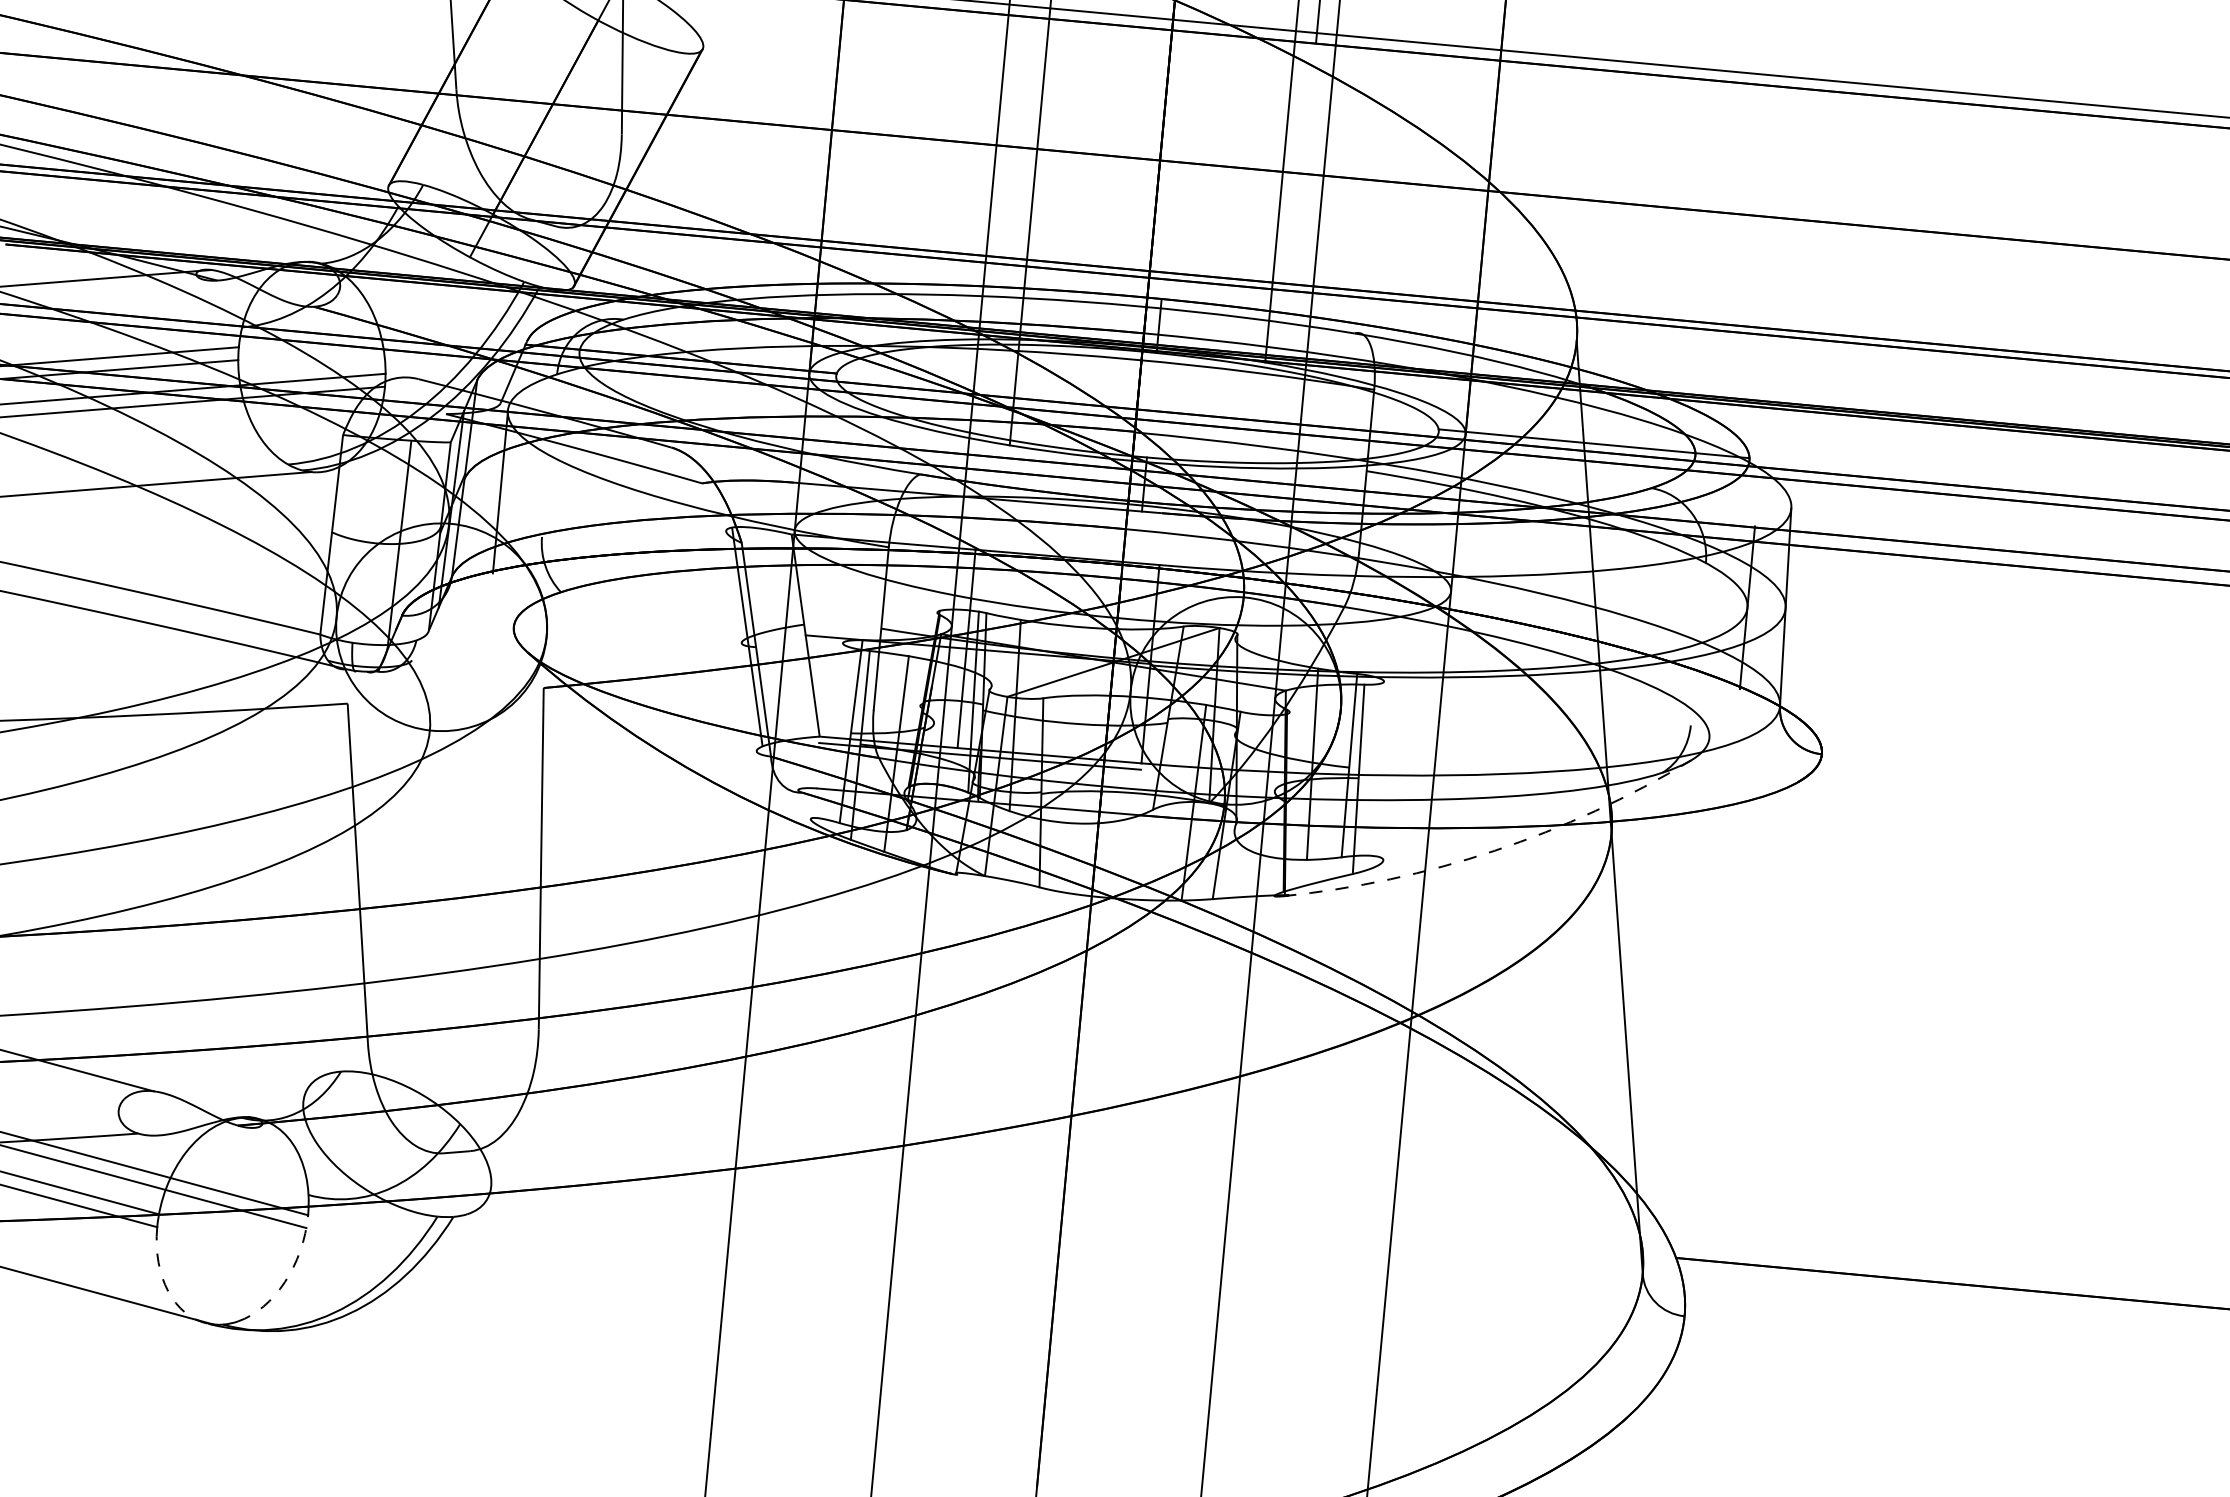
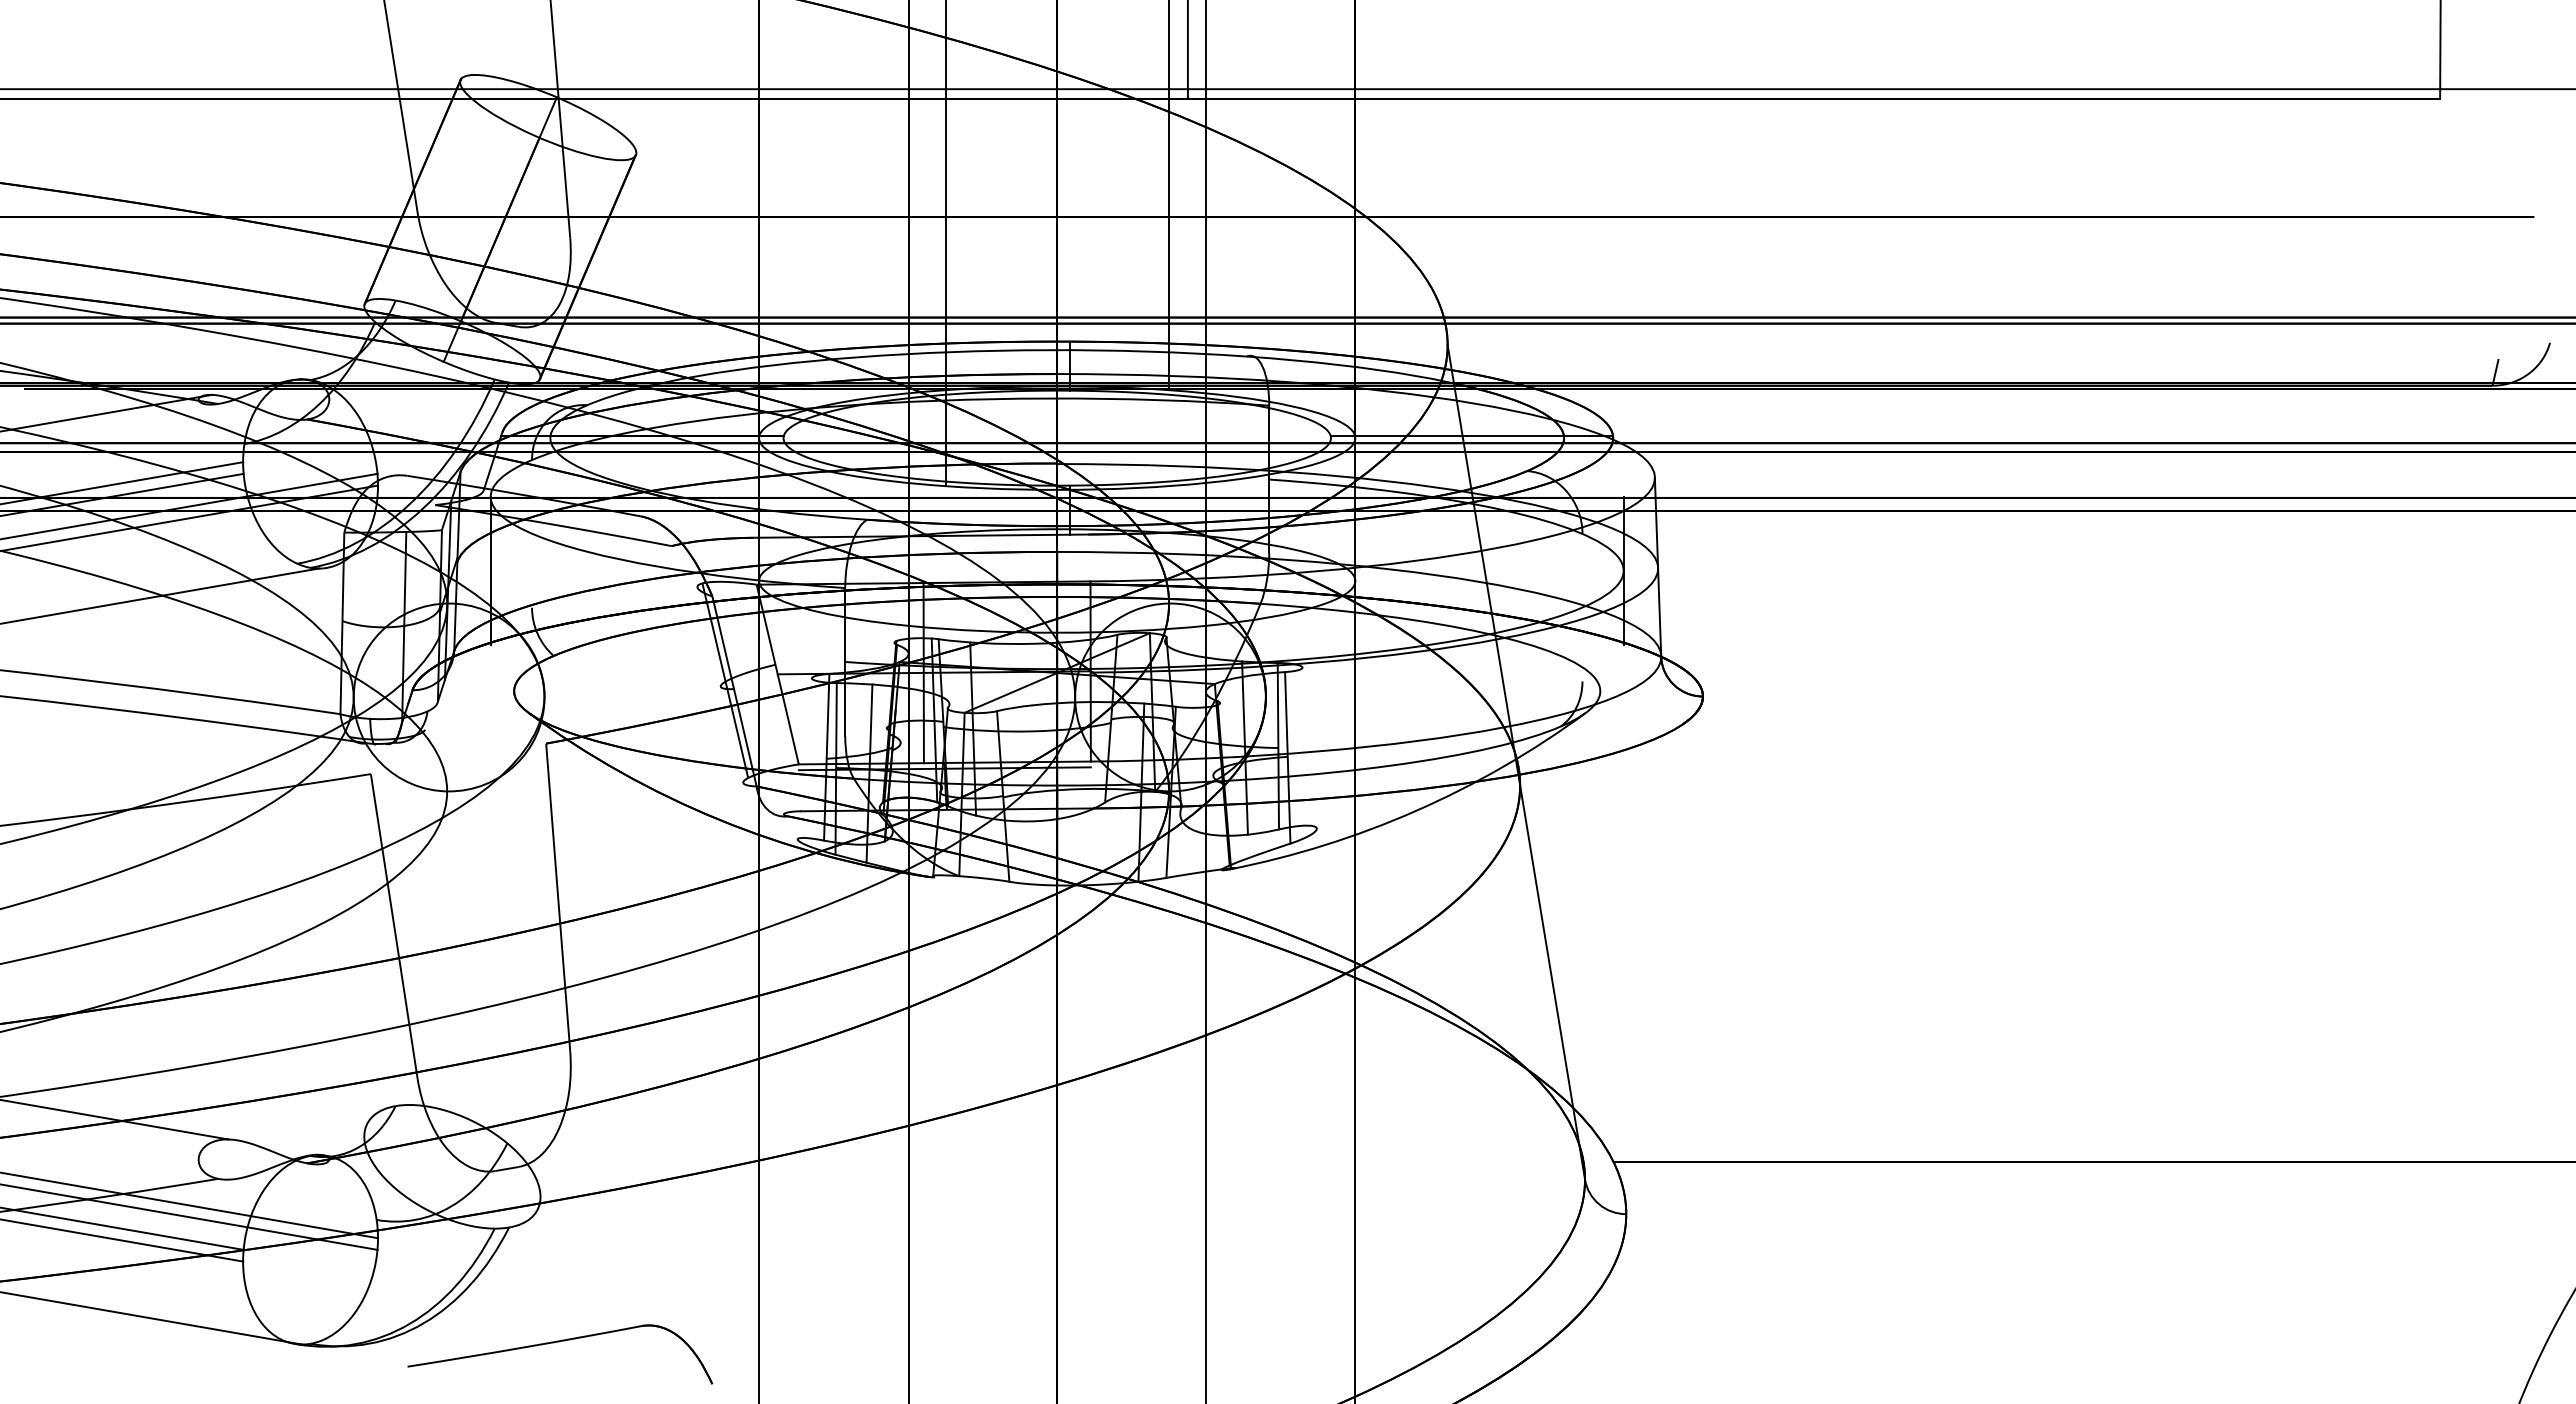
arc: (1494, 850) -> (1416, 810), dashed -> solid
arc: (287, 1278) -> (364, 1296), dashed -> solid
arc: (165, 1285) -> (255, 1313), dashed -> solid
part: (497, 1348) -> (559, 1342), added

